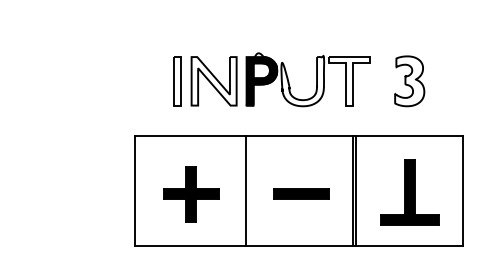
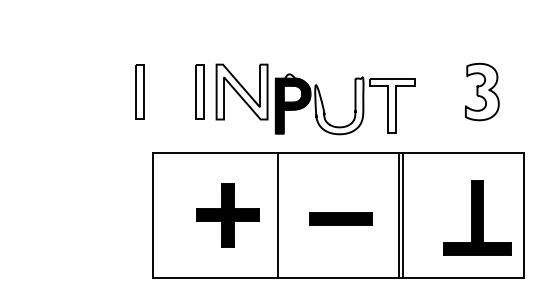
part: (316, 79) -> (354, 104), moved
part: (123, 80) -> (139, 91), added
part: (409, 81) -> (481, 92), moved
part: (409, 192) -> (477, 217), moved
part: (190, 194) -> (227, 215), moved

